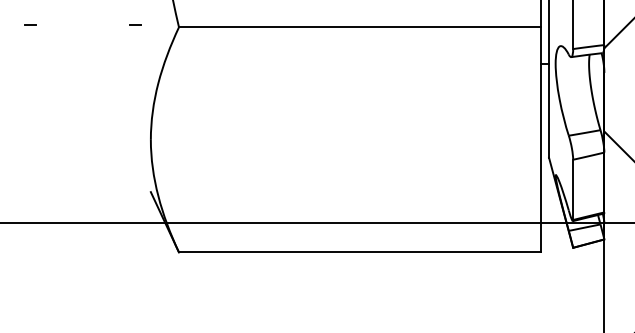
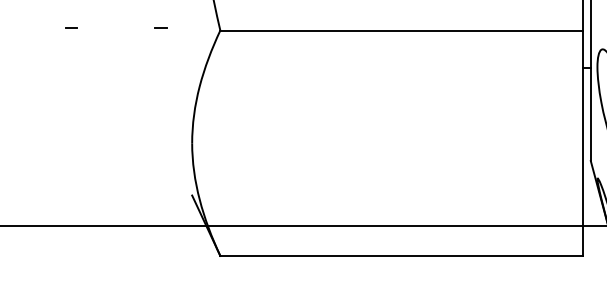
line: (135, 24) -> (160, 27), moved

